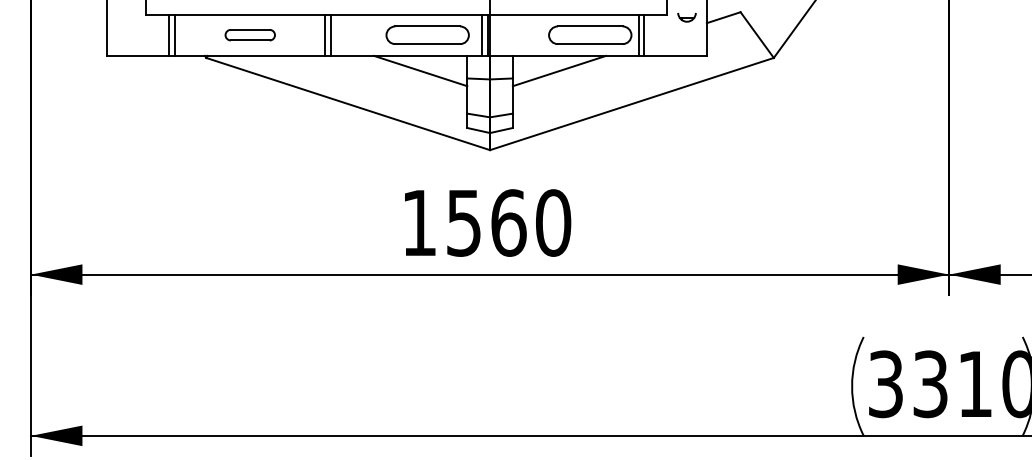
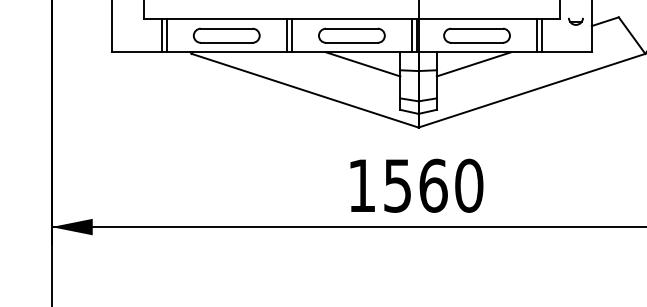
part: (250, 34) -> (227, 35), size x1.67
part: (427, 34) -> (351, 35), moved
part: (590, 34) -> (477, 35), moved

